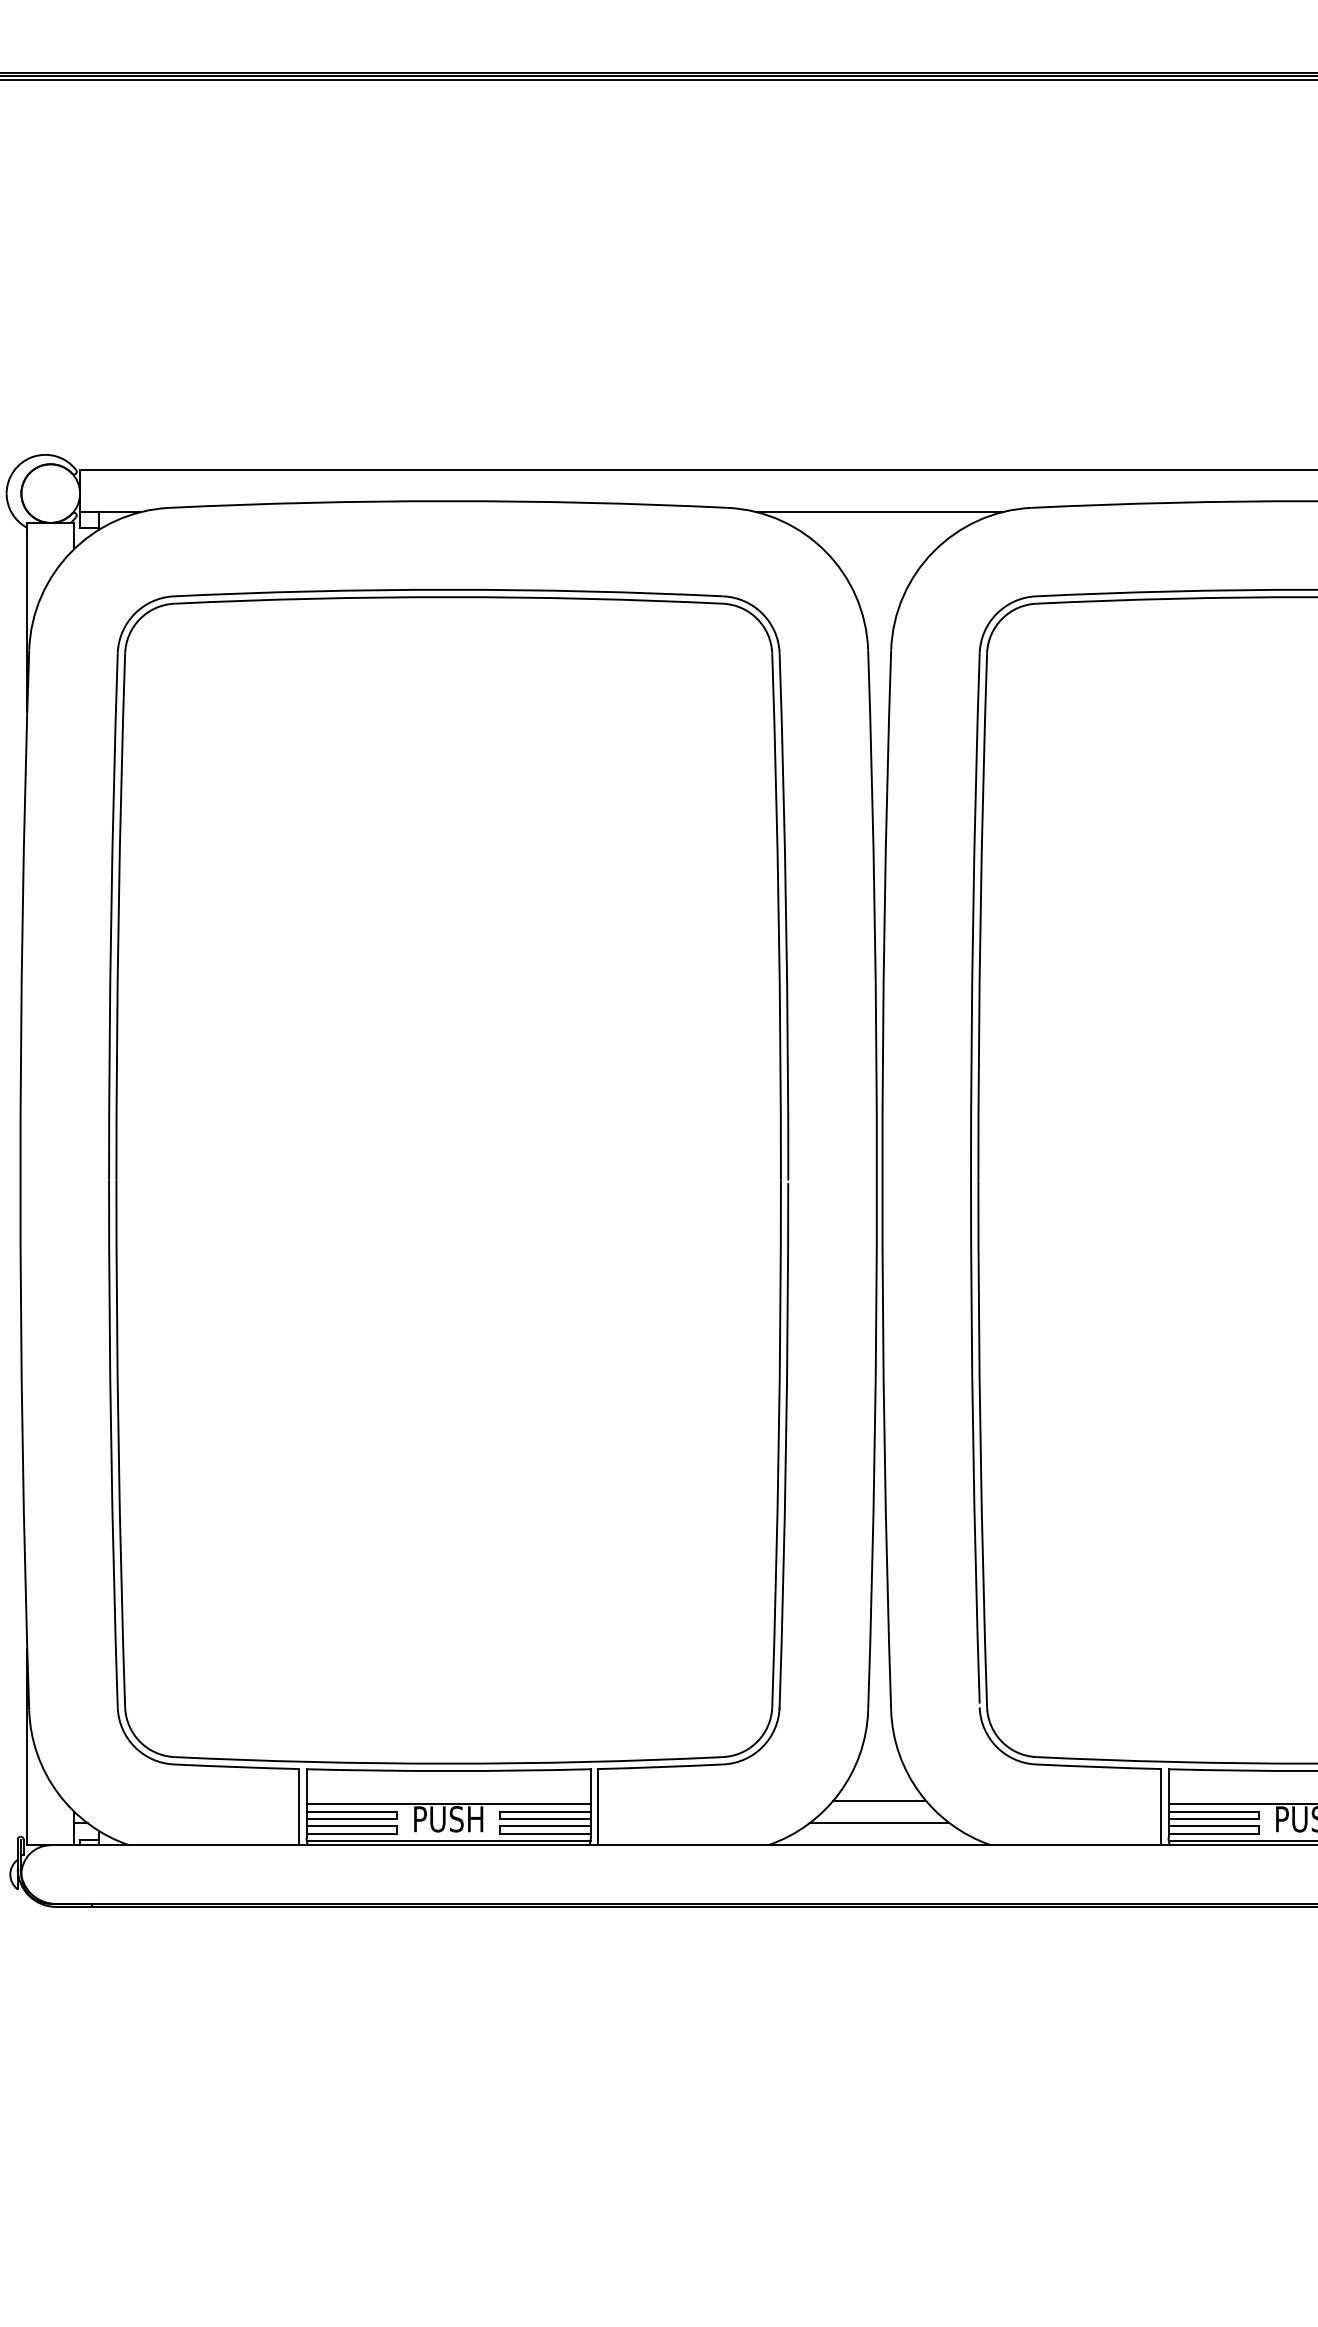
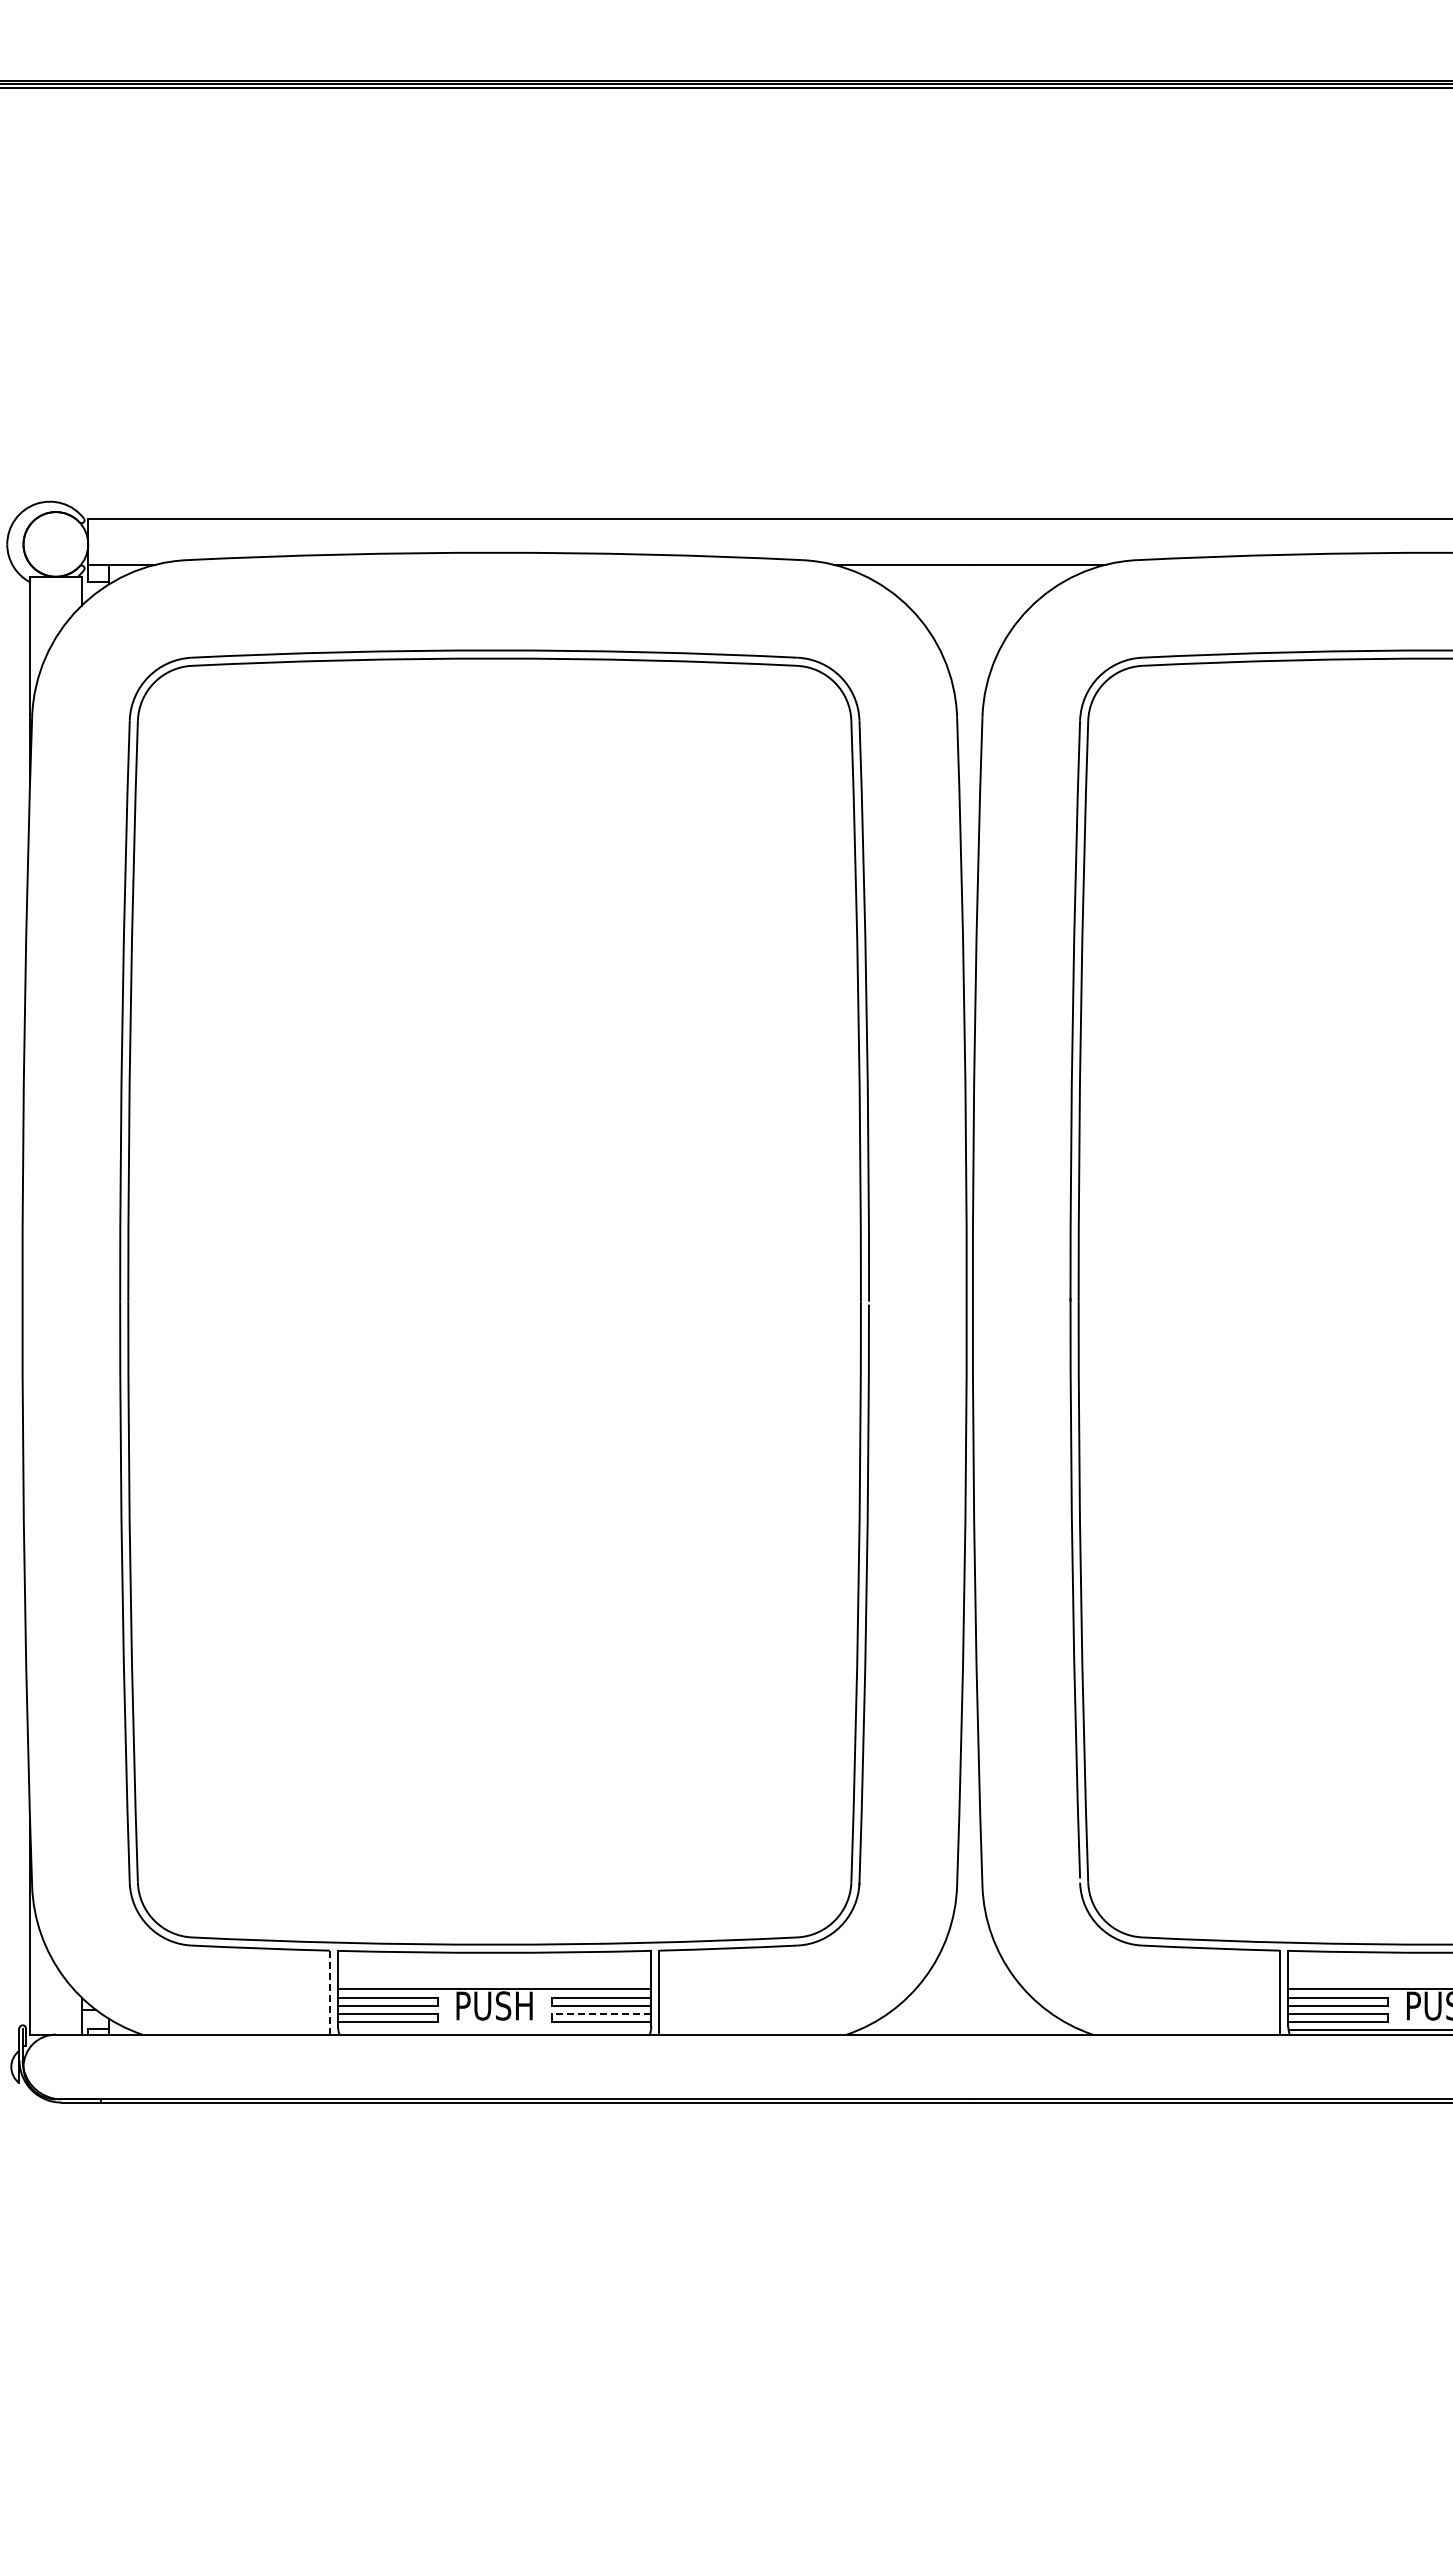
line: (879, 1800) -> (969, 1985), removed
line: (298, 1807) -> (329, 1992), solid -> dashed
line: (879, 1823) -> (969, 2010), removed
line: (545, 1826) -> (601, 2013), solid -> dashed
line: (448, 1841) -> (494, 2030), removed

